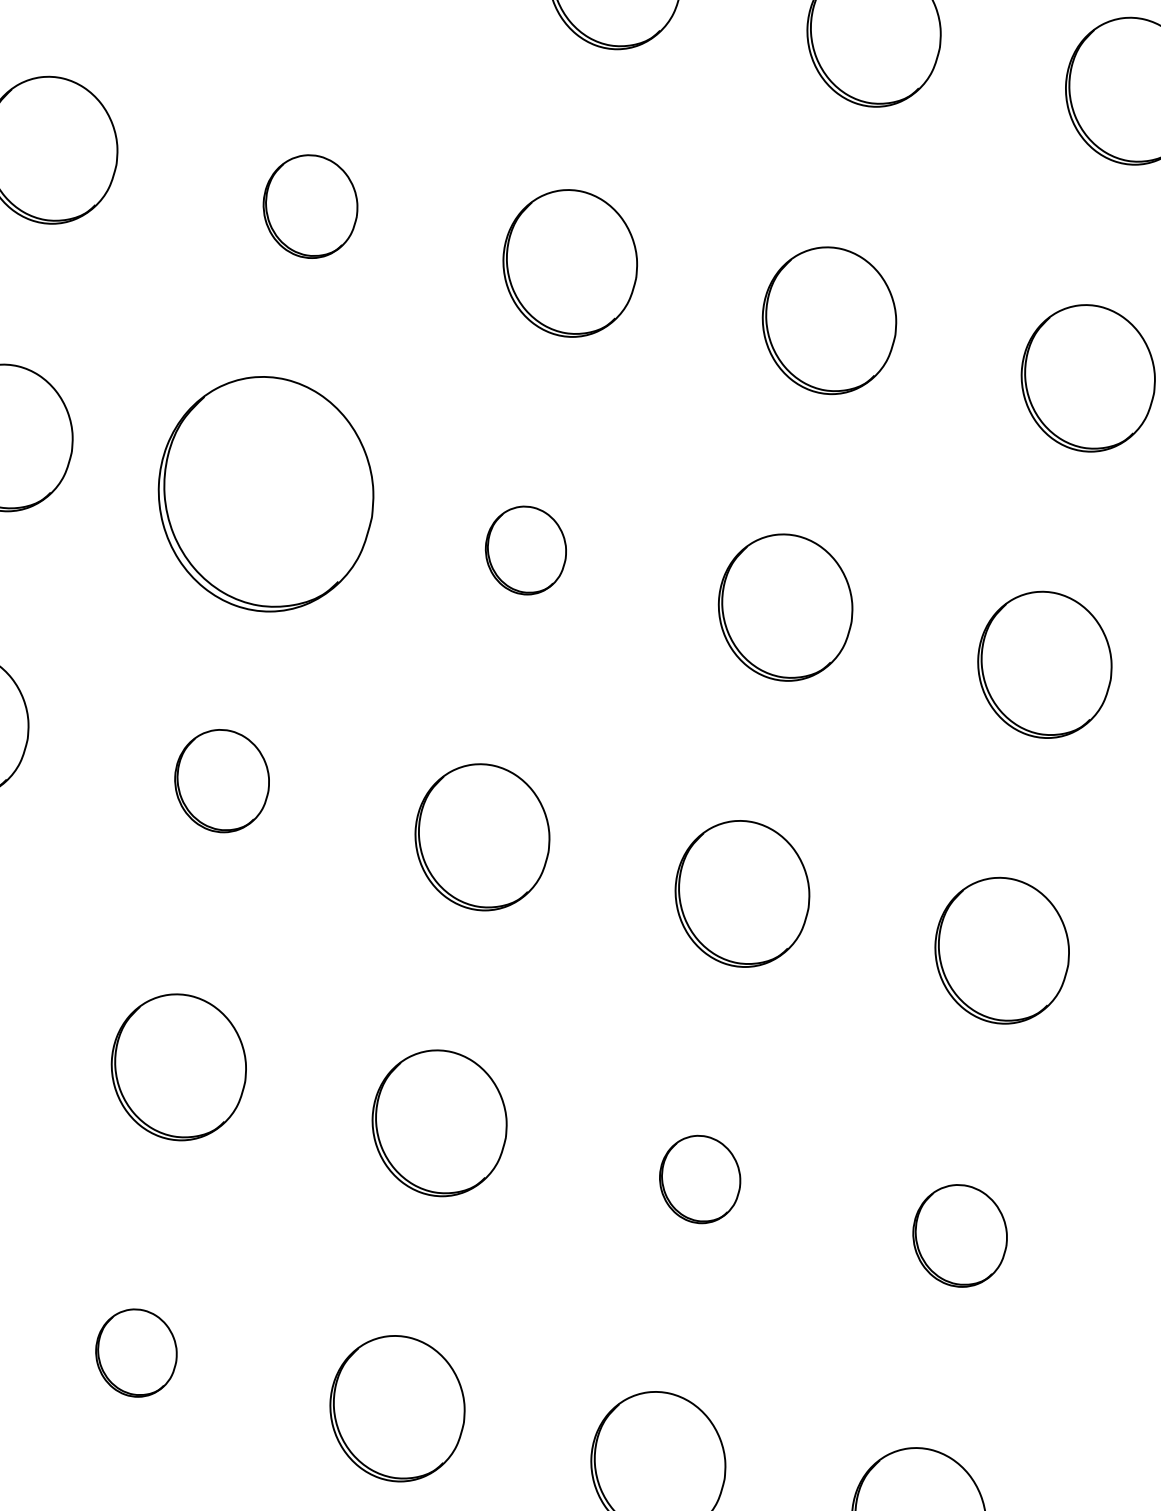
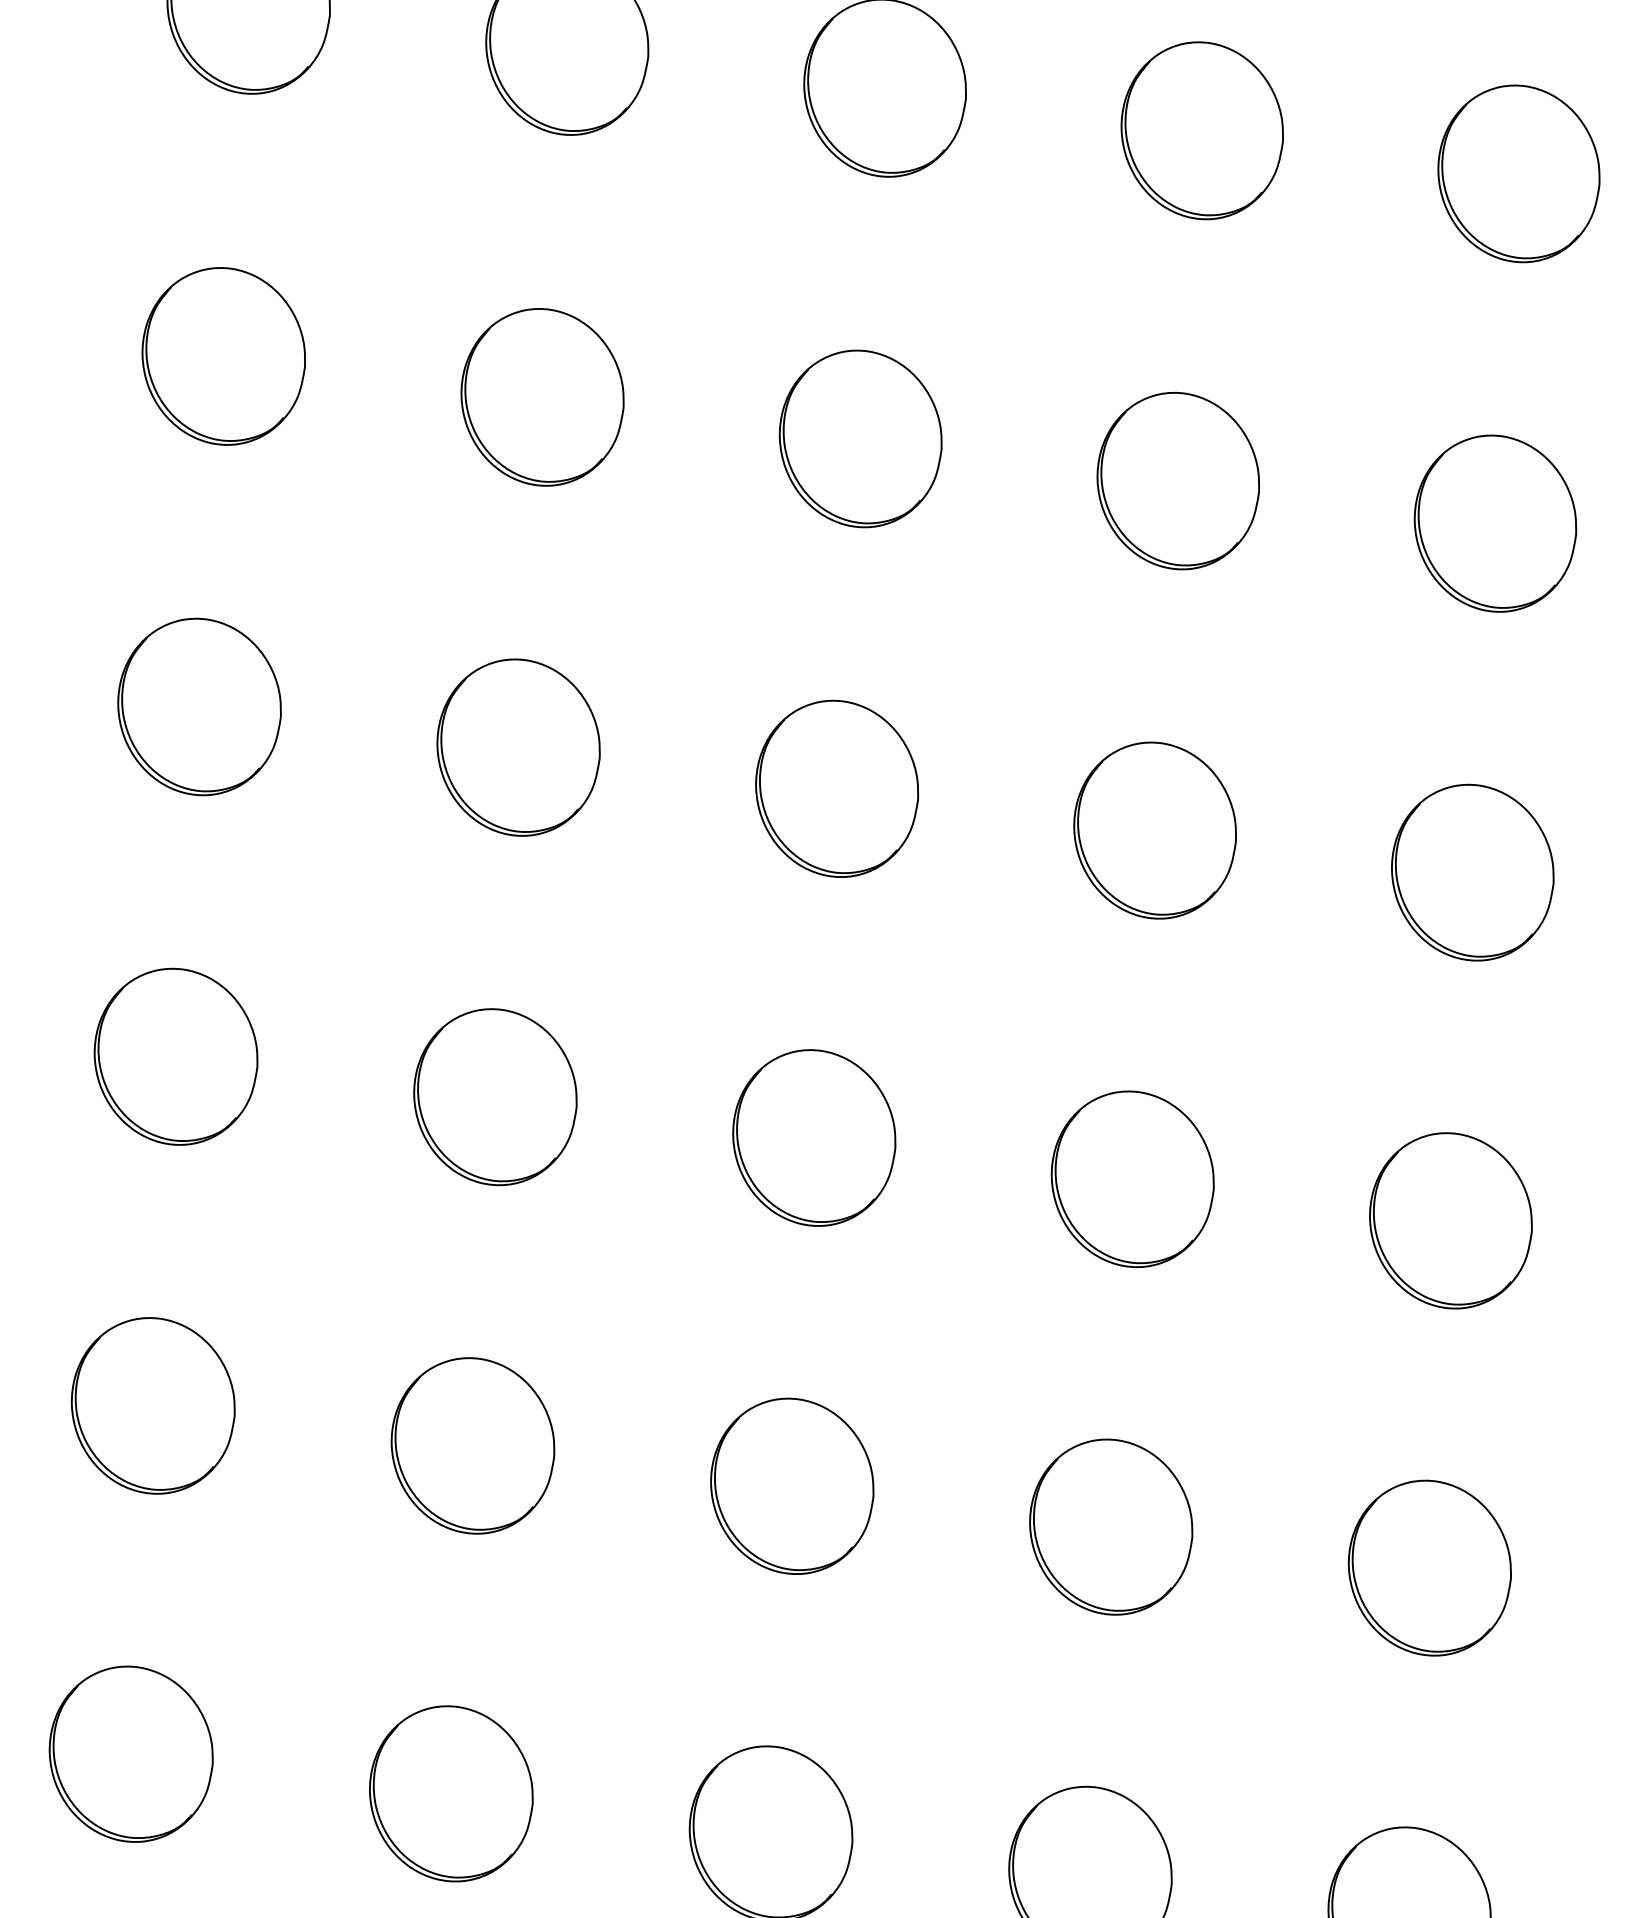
part: (310, 206) -> (542, 397), size x1.43
part: (265, 493) -> (518, 747), size x0.62
part: (525, 550) -> (836, 788), size x1.67
part: (222, 781) -> (495, 1097), size x1.43
part: (700, 1179) -> (1111, 1526), size x1.67
part: (959, 1235) -> (1429, 1567), size x1.43
part: (136, 1352) -> (451, 1793), size x1.67

